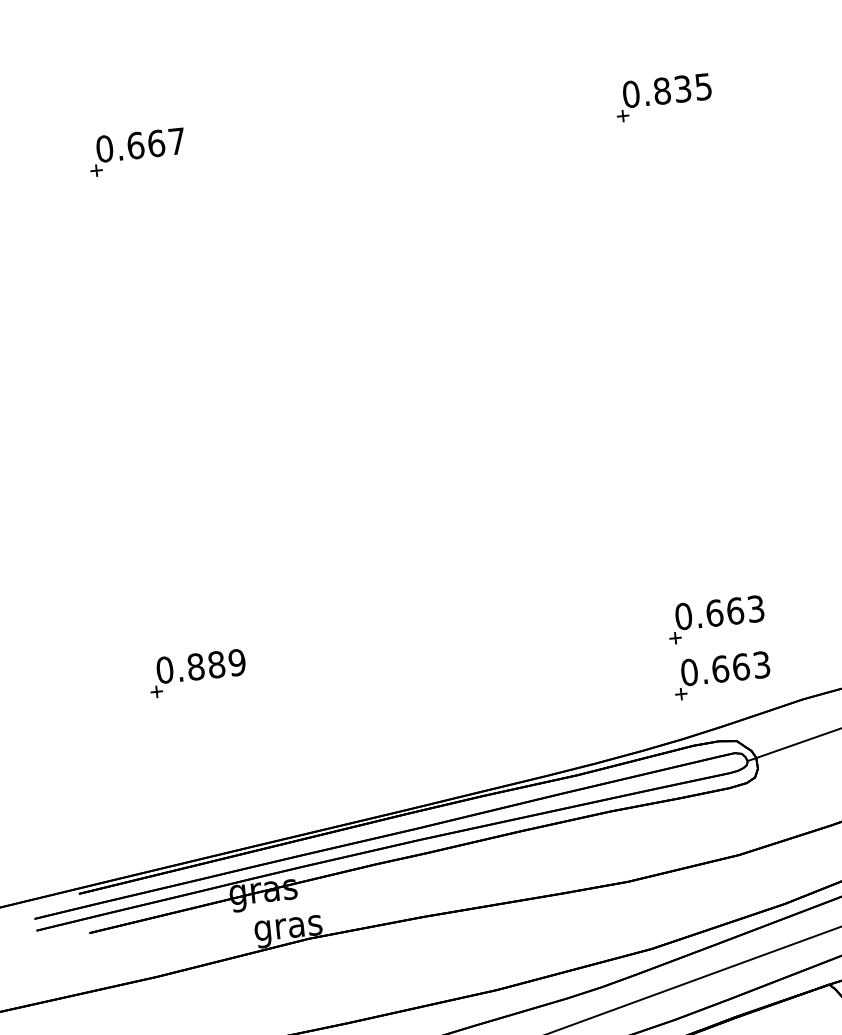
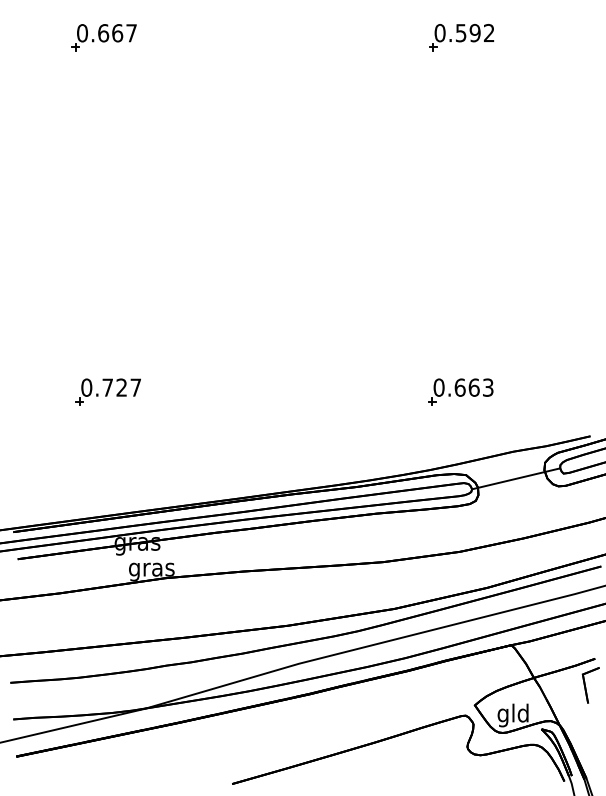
text: (681, 88) -> (474, 32), 0.835 -> 0.592
text: (216, 664) -> (121, 387), 0.889 -> 0.727
part: (721, 674) -> (460, 429), removed

